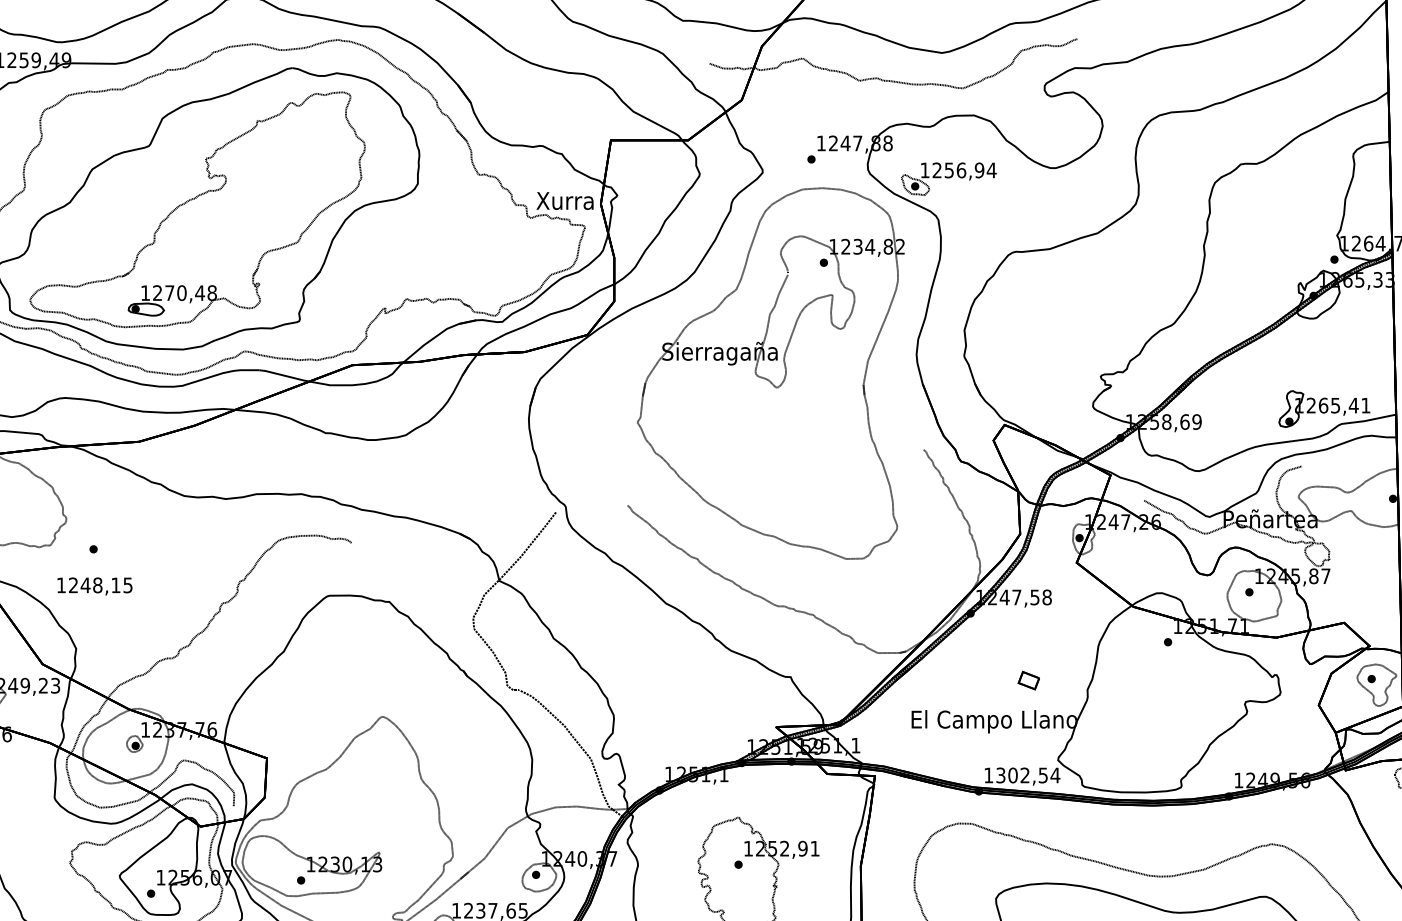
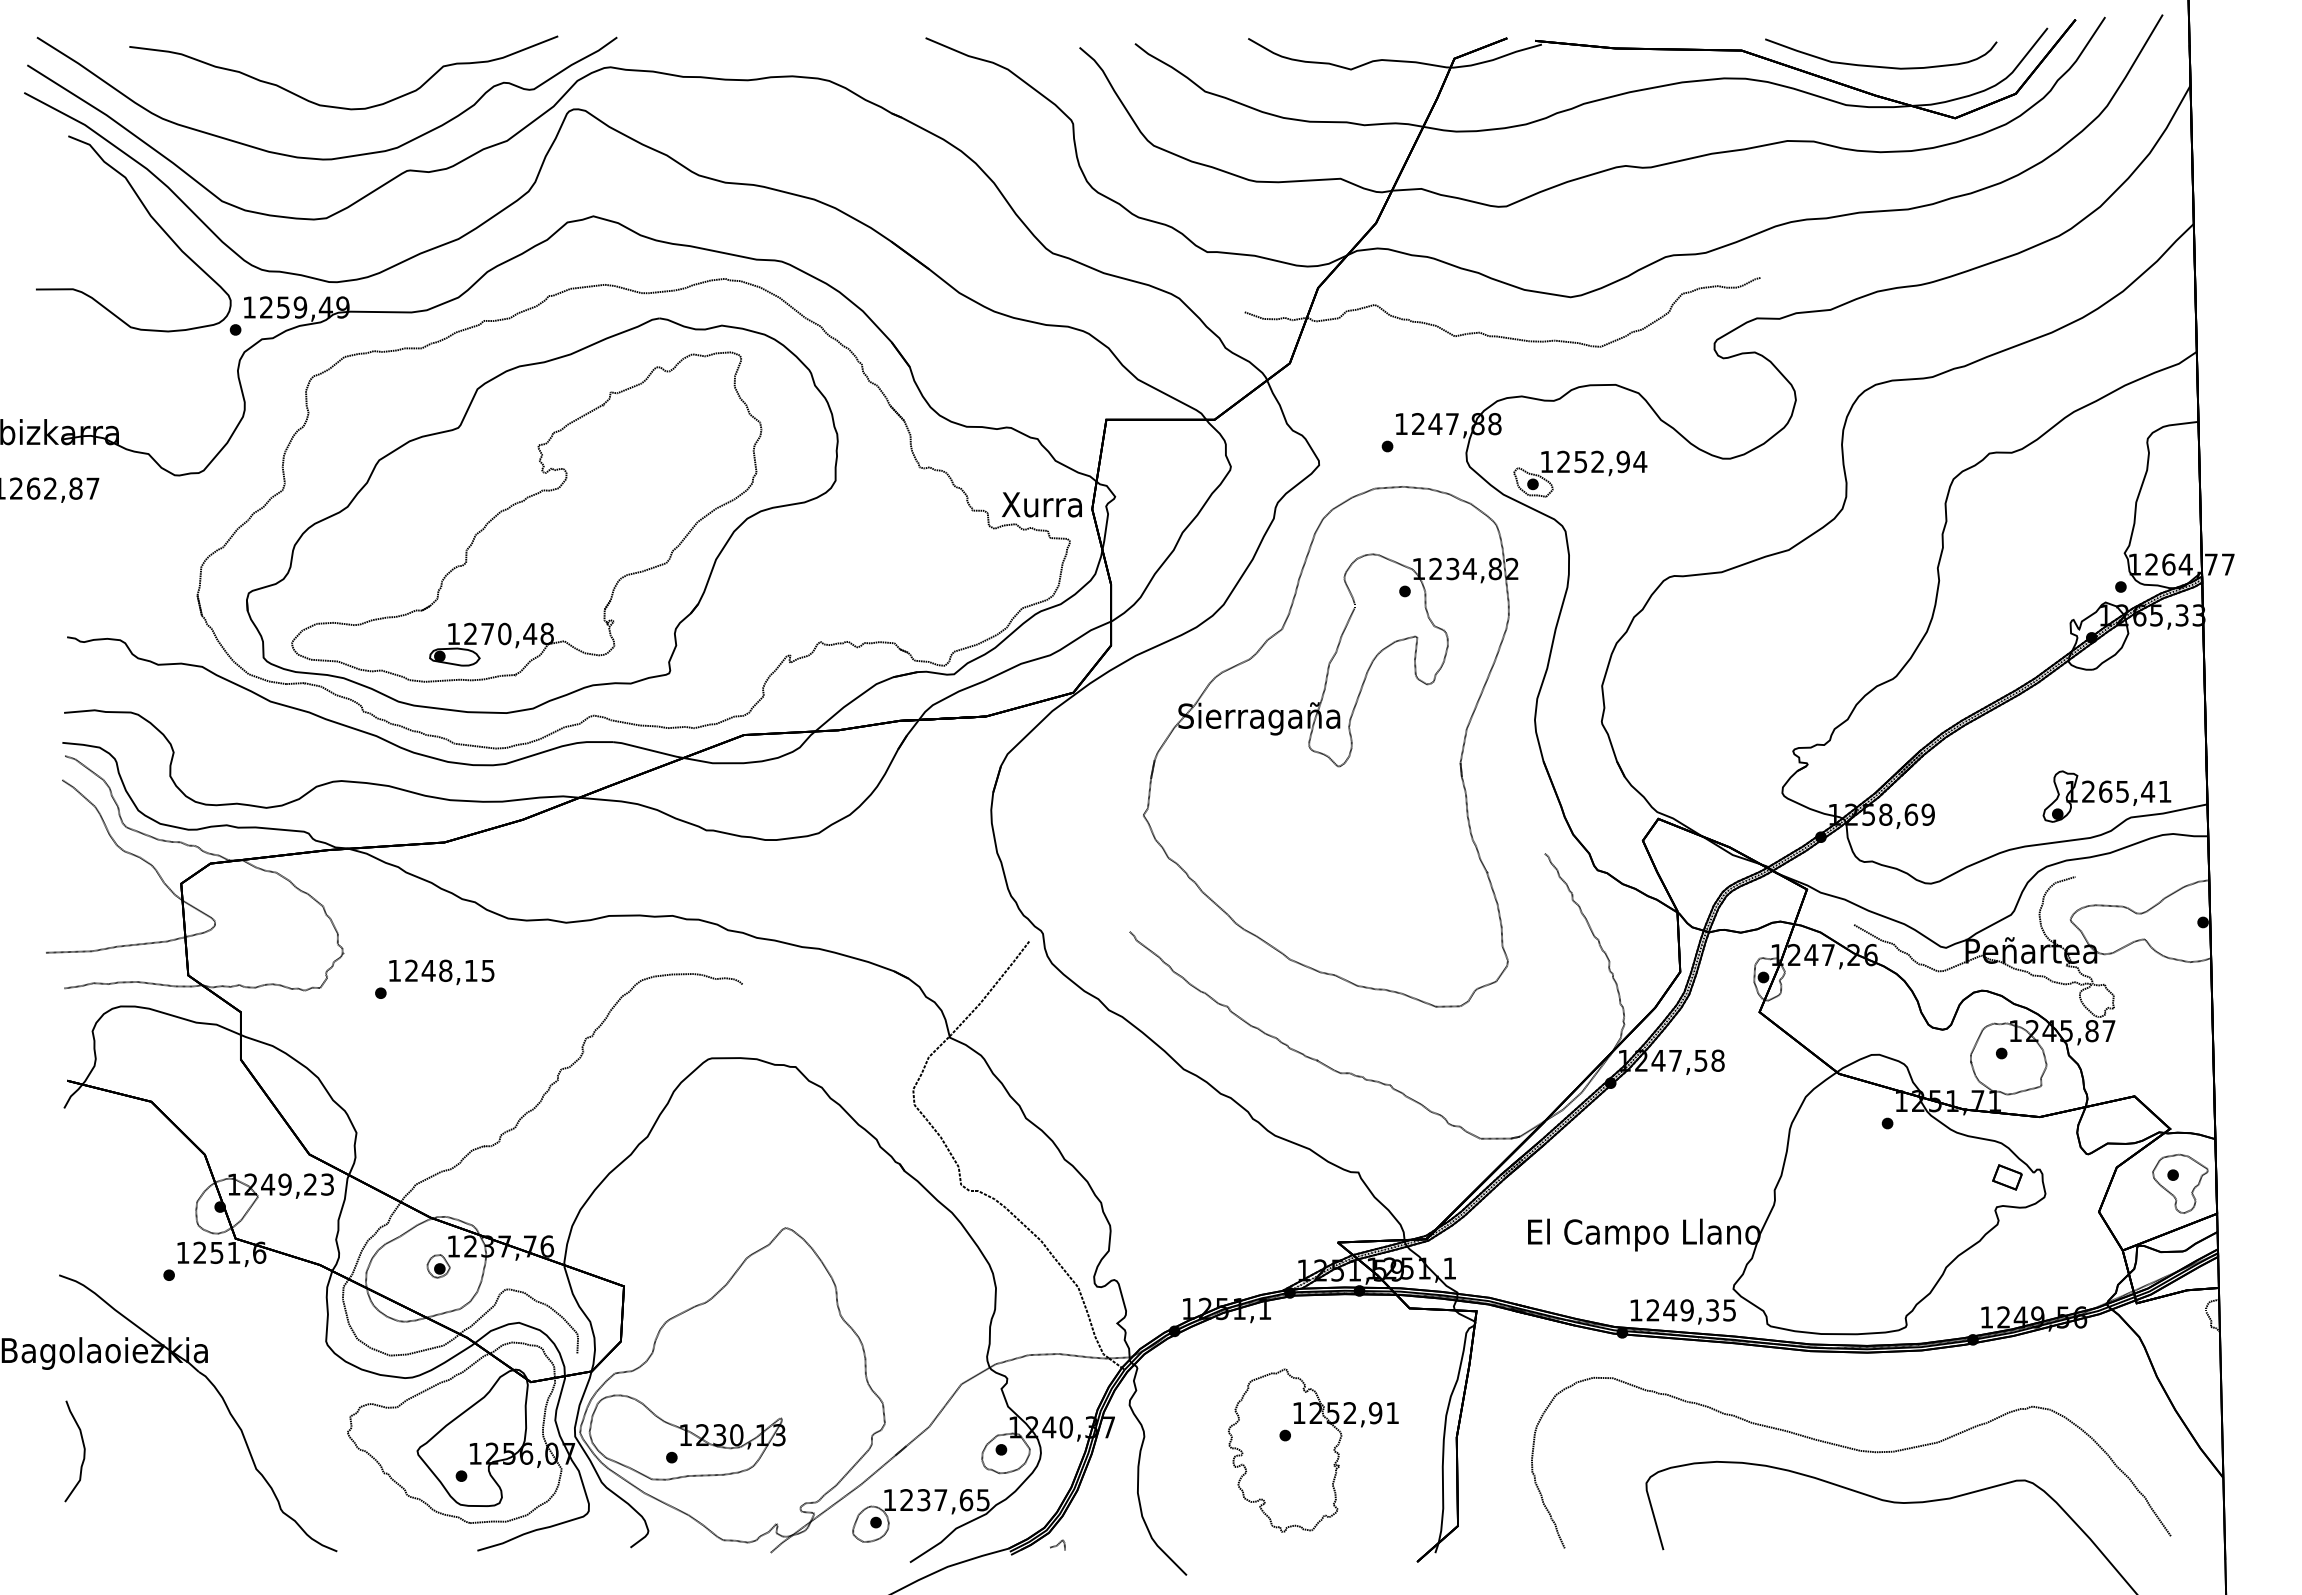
text: (961, 170) -> (1597, 461), 1256,94 -> 1252,94
text: (94, 586) -> (441, 972), moved
part: (1028, 680) -> (2007, 1177), moved
text: (1028, 775) -> (1691, 1310), 1302,54 -> 1249,35

